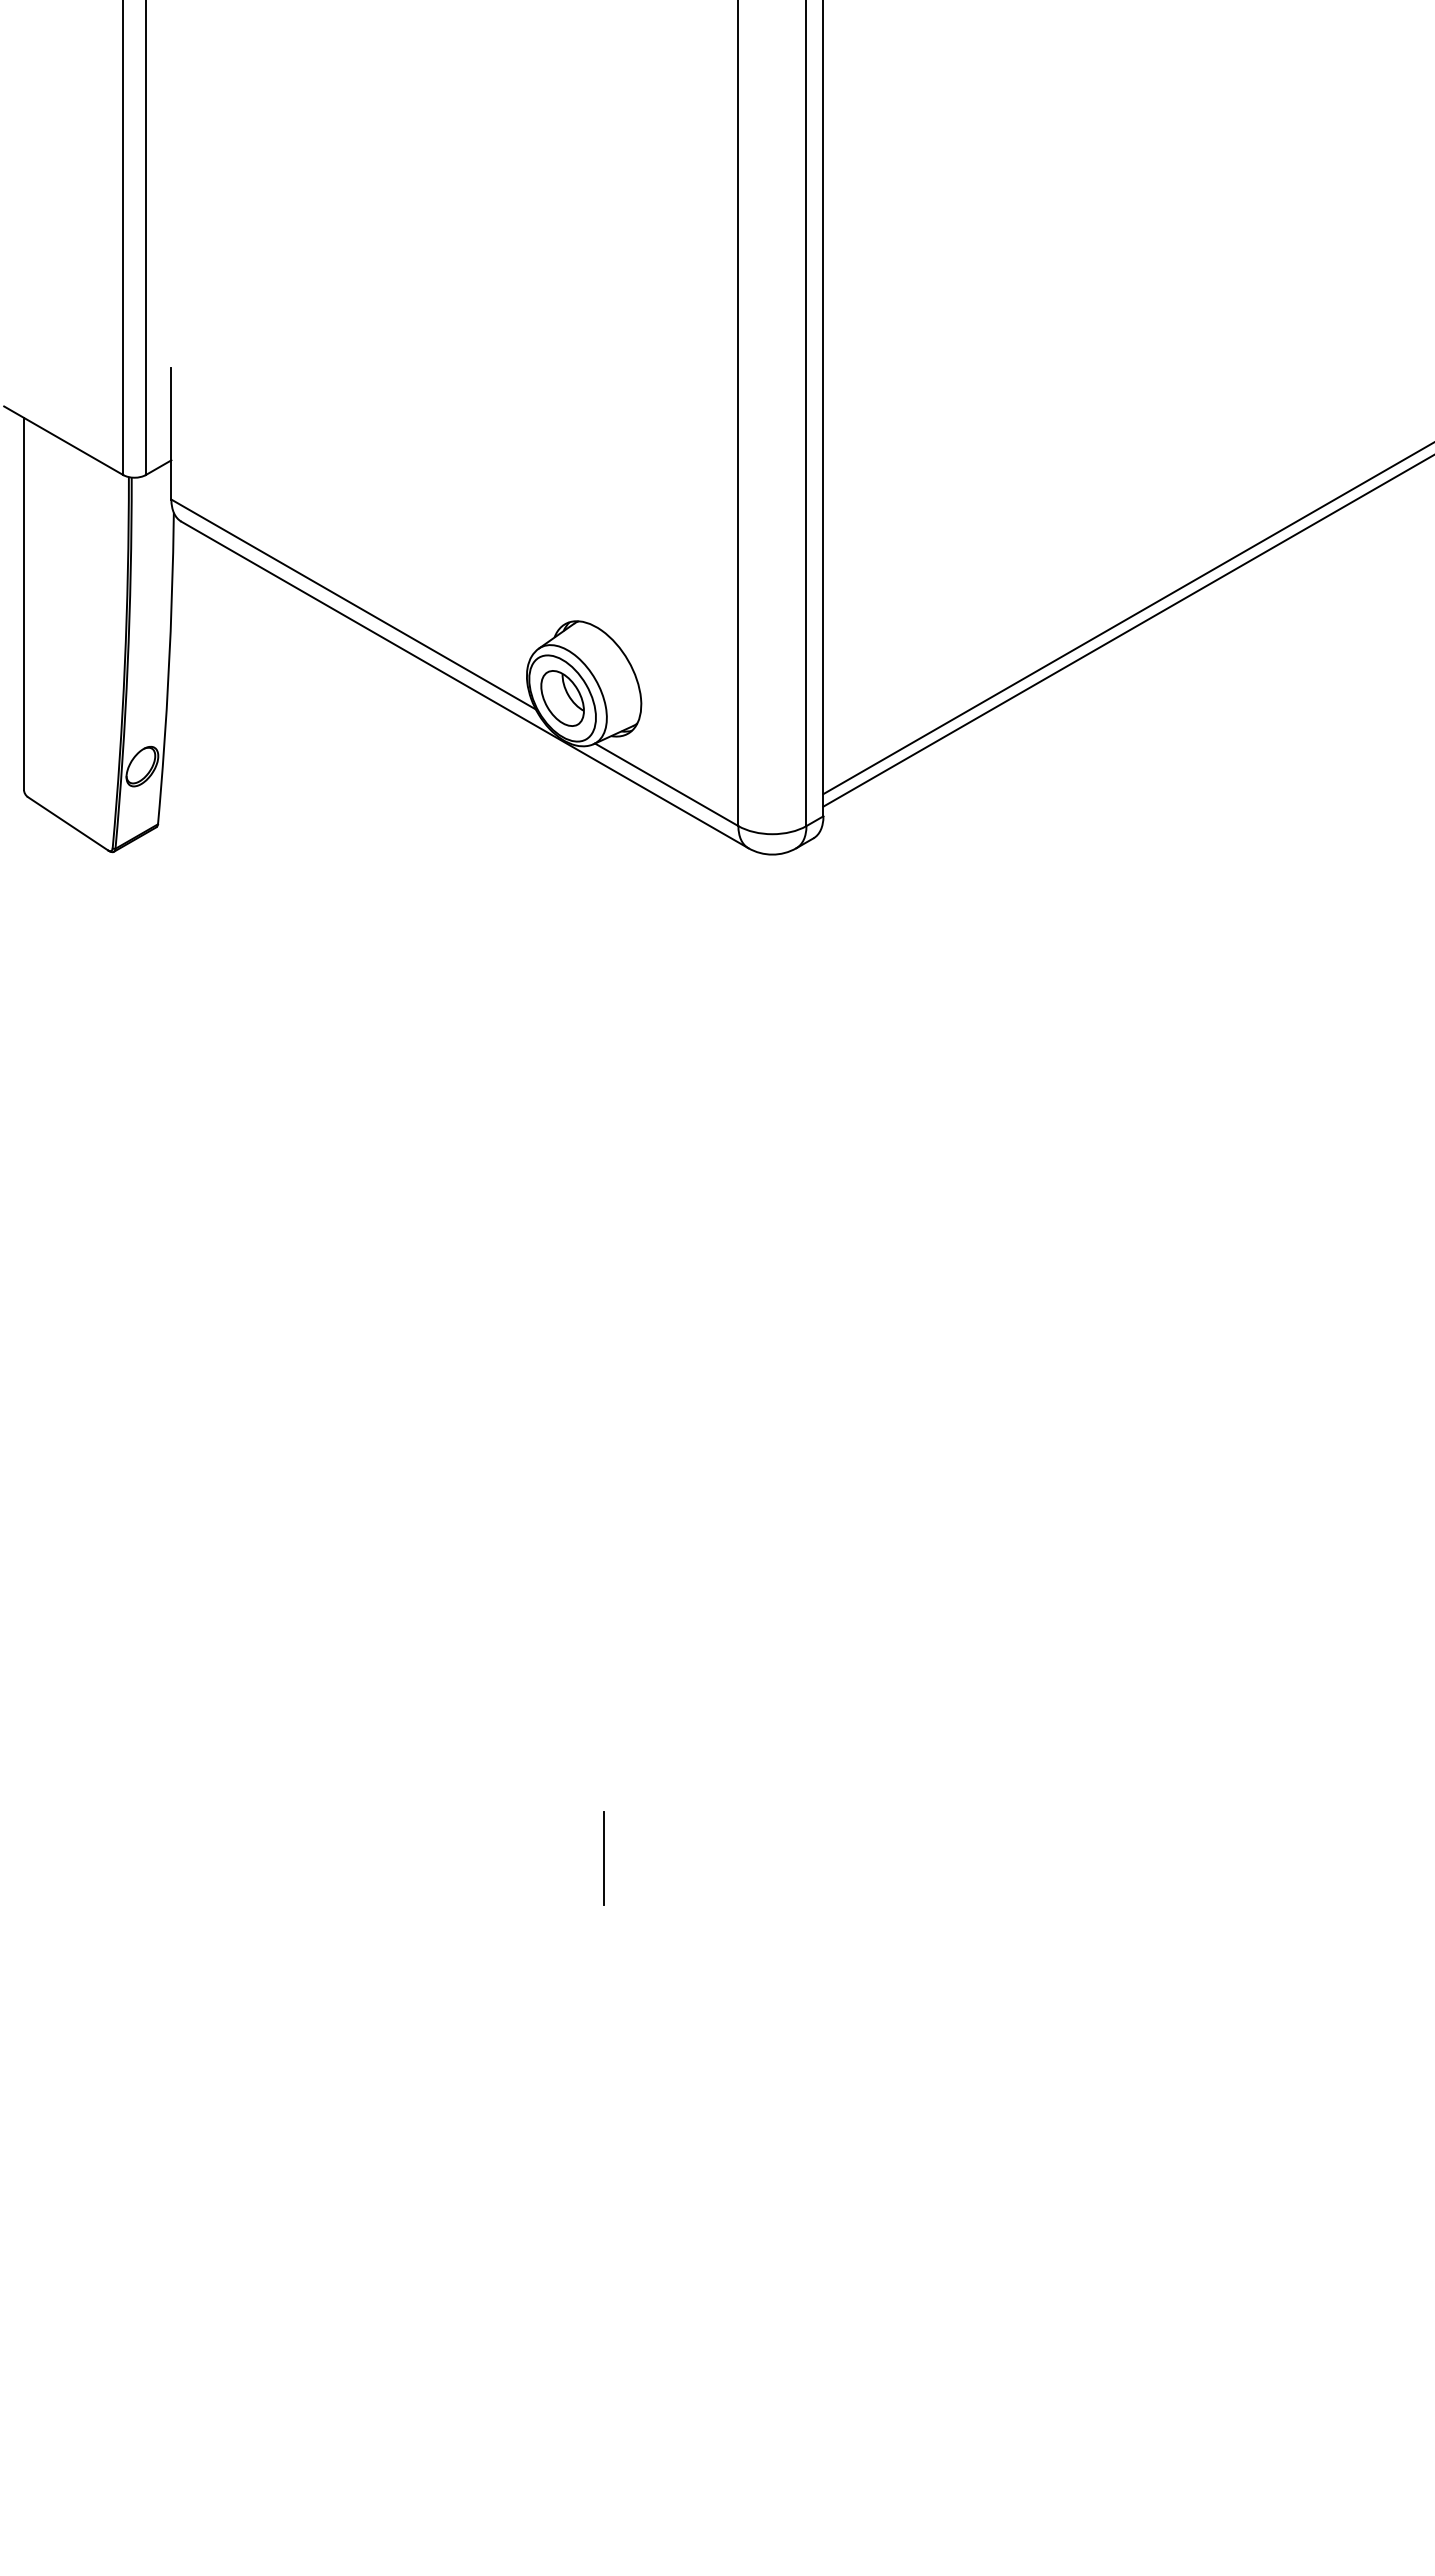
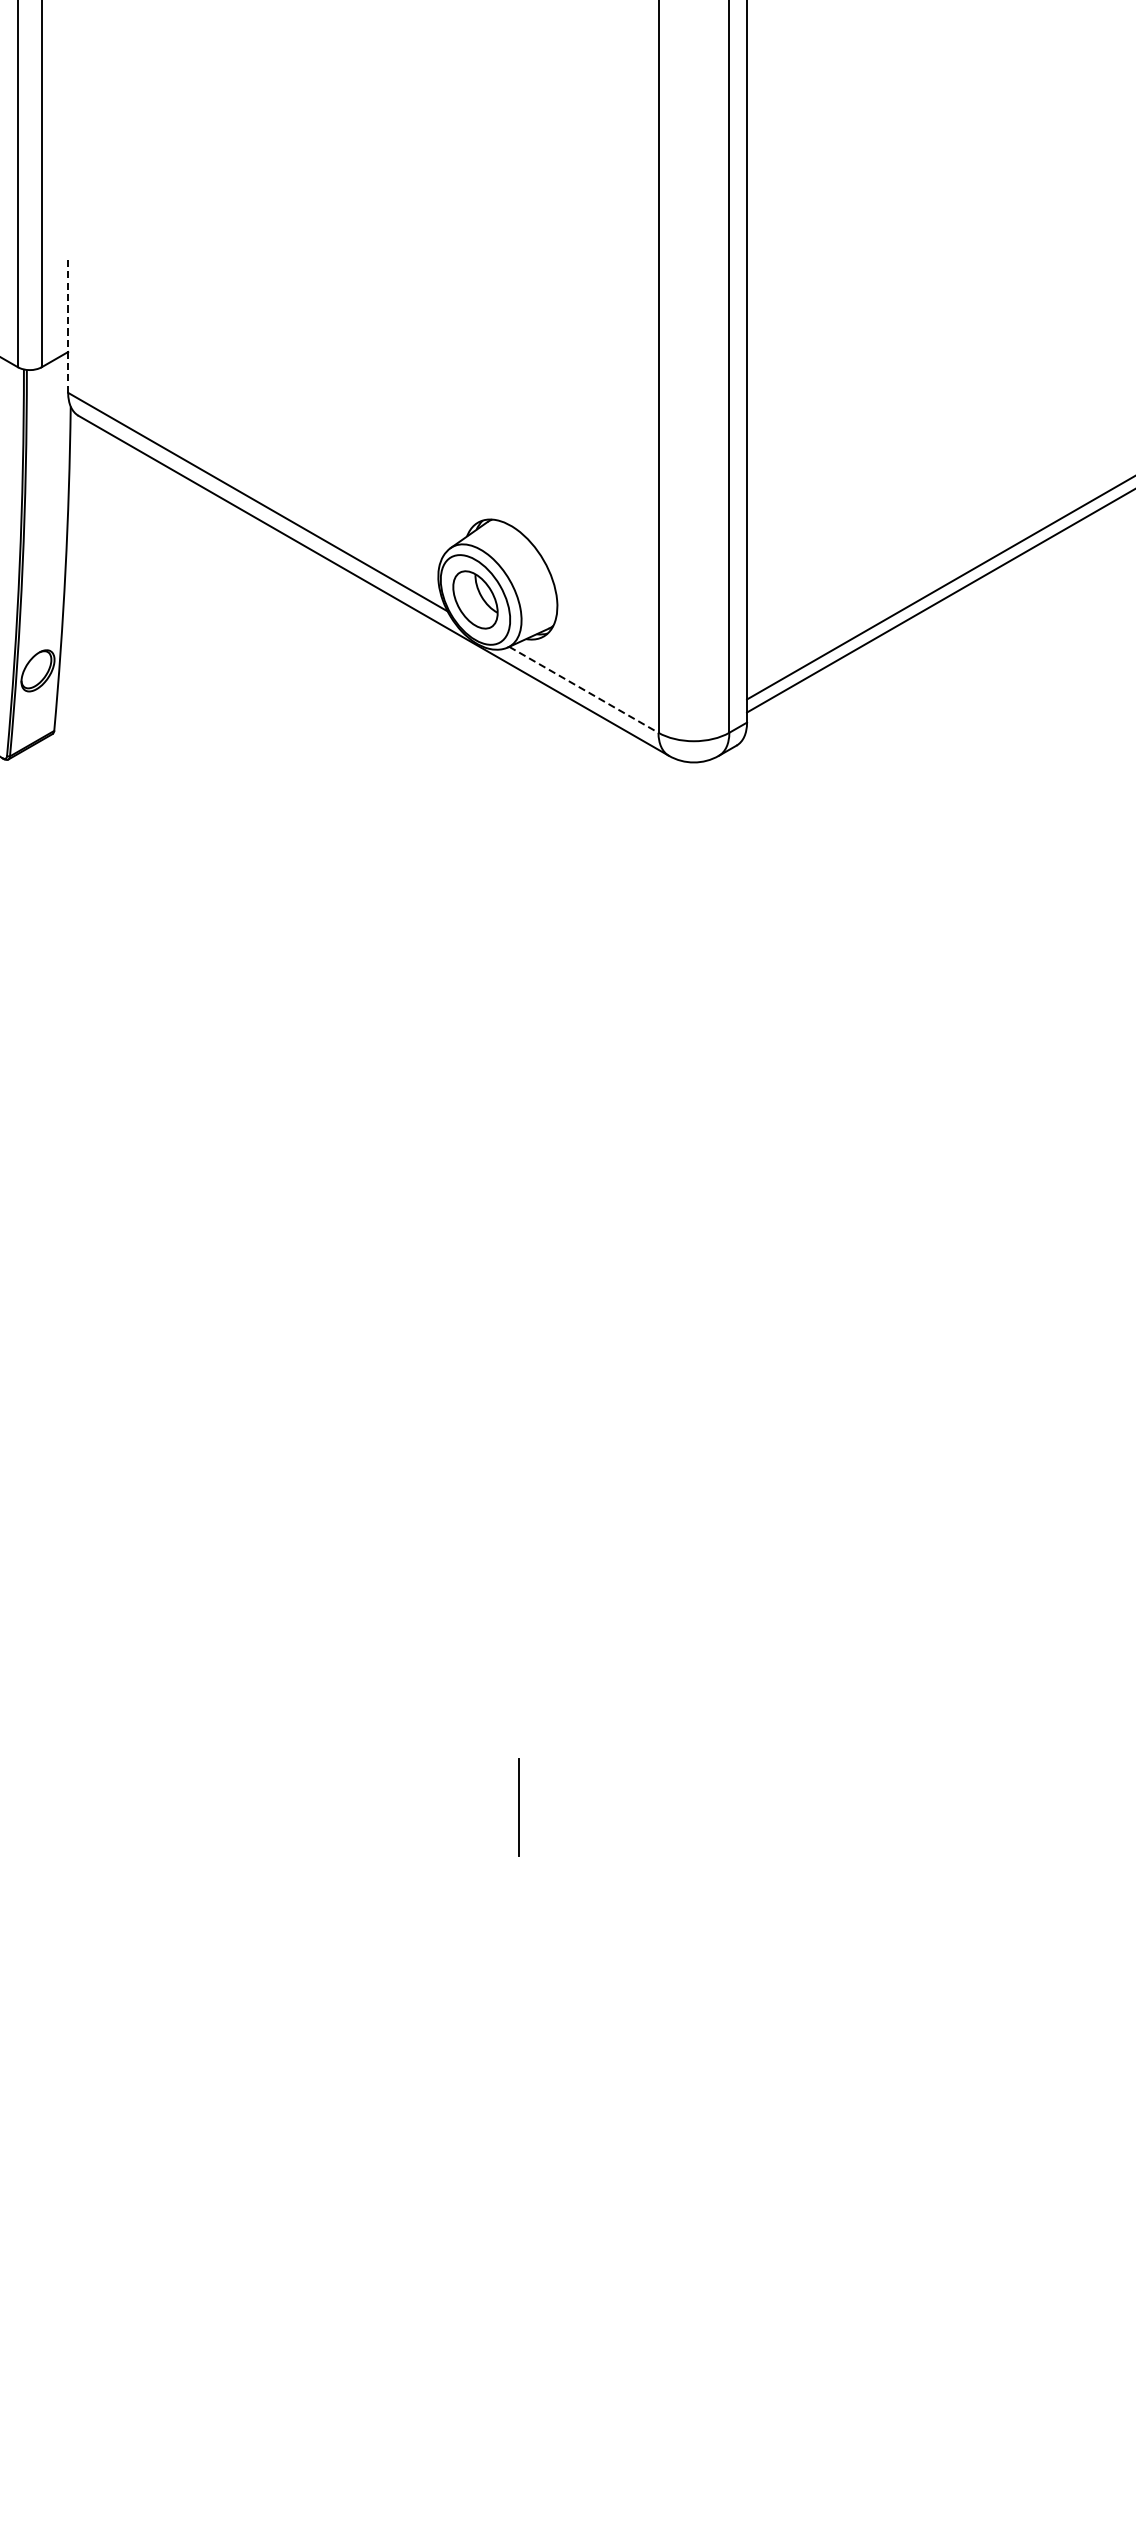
line: (171, 433) -> (68, 324), solid -> dashed
line: (666, 784) -> (583, 689), solid -> dashed

